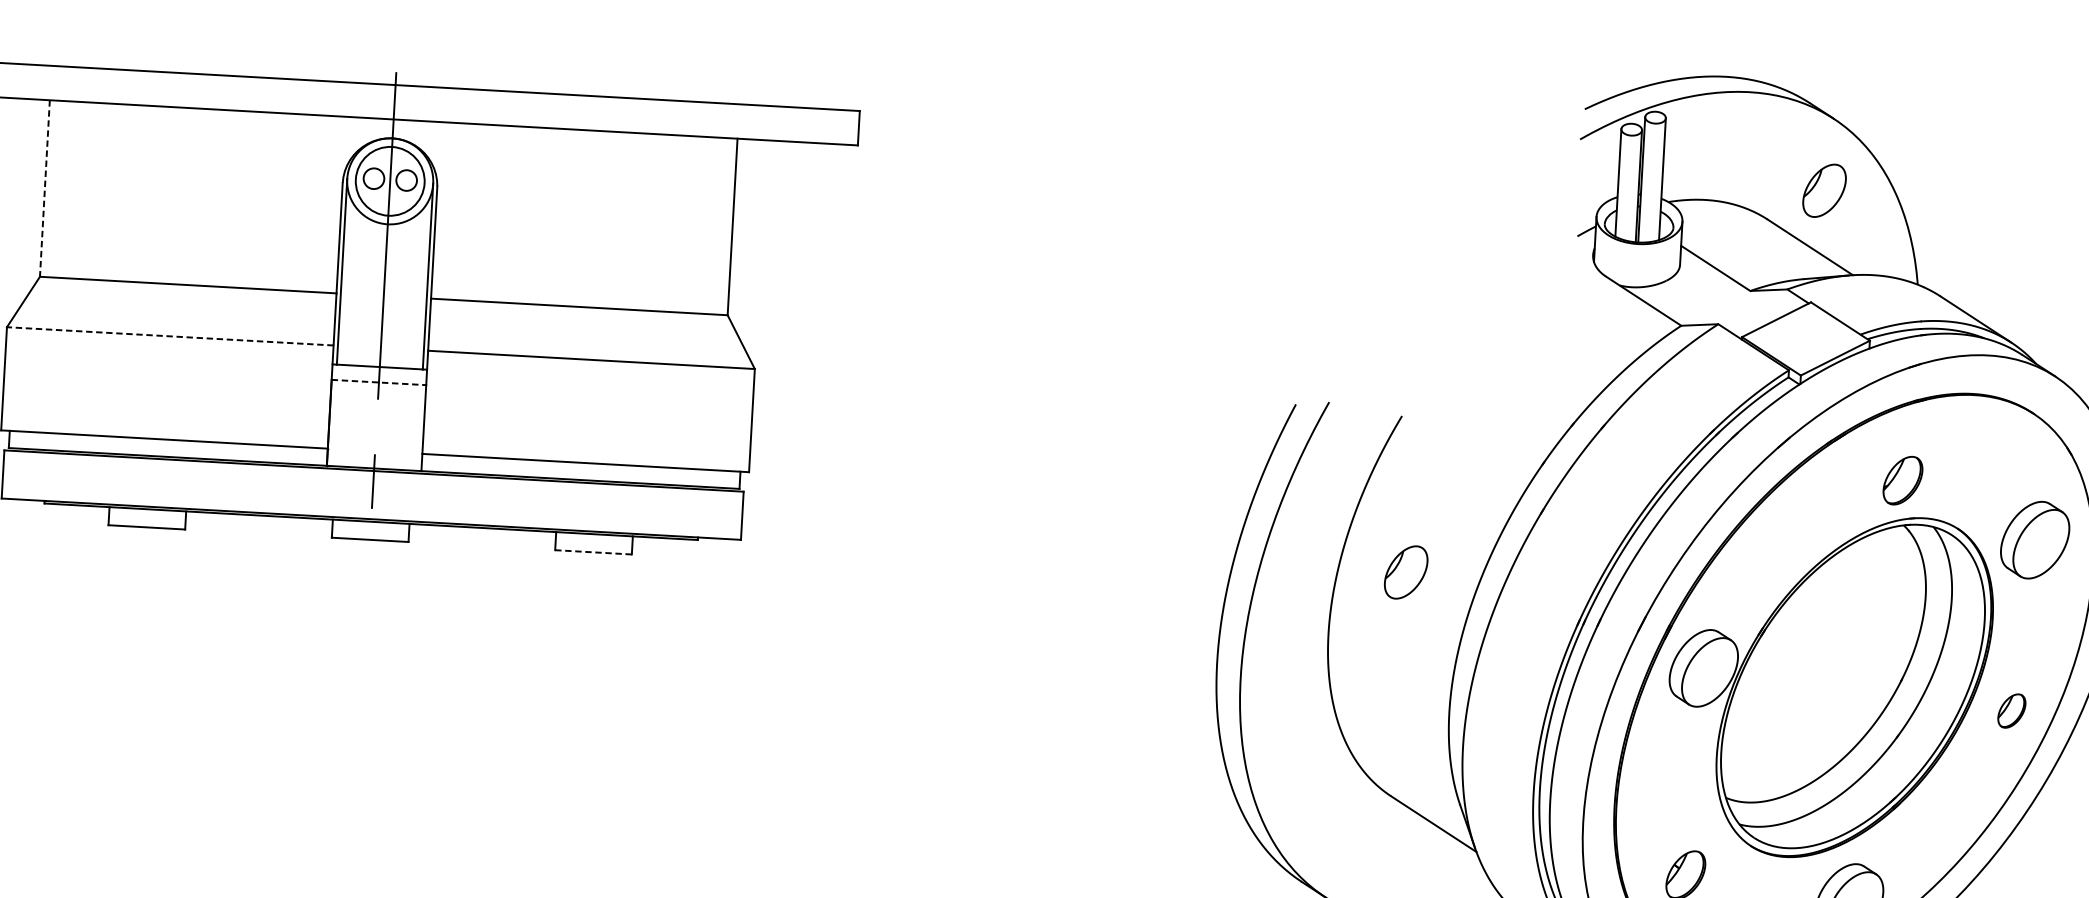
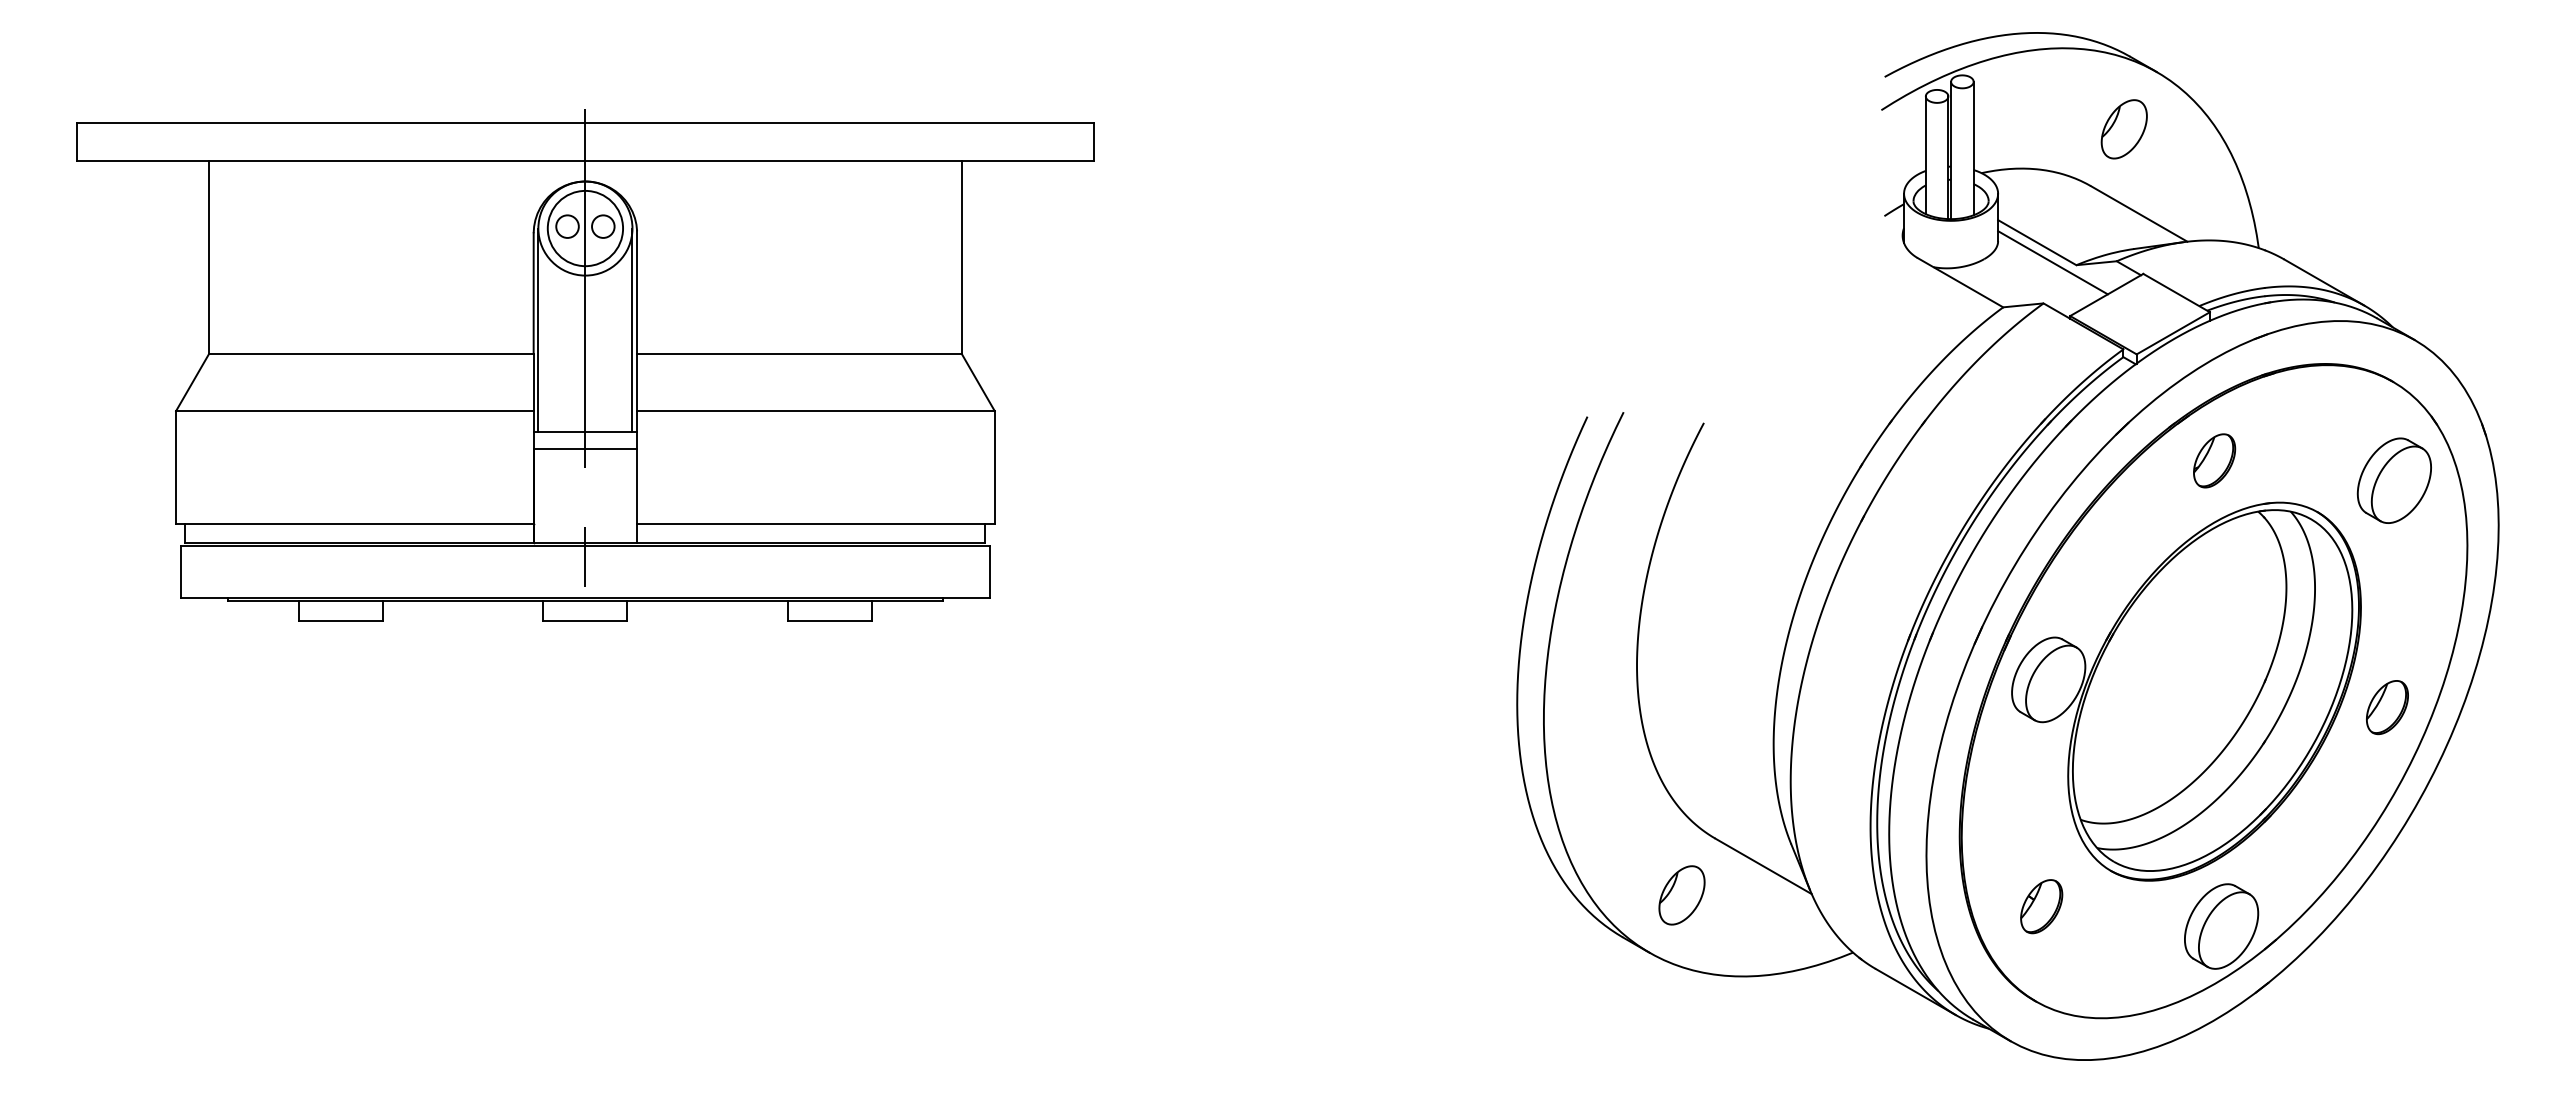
line: (45, 188) -> (209, 257), dashed -> solid
part: (1823, 190) -> (2123, 129), moved
line: (1728, 287) -> (2052, 262), added
line: (169, 336) -> (354, 411), dashed -> solid
line: (379, 382) -> (585, 448), dashed -> solid
part: (1902, 480) -> (2214, 460), moved
part: (2034, 539) -> (2393, 480), moved
line: (593, 552) -> (829, 621), dashed -> solid
part: (1405, 572) -> (1681, 895), moved
part: (2011, 710) -> (2387, 707), size x1.43

